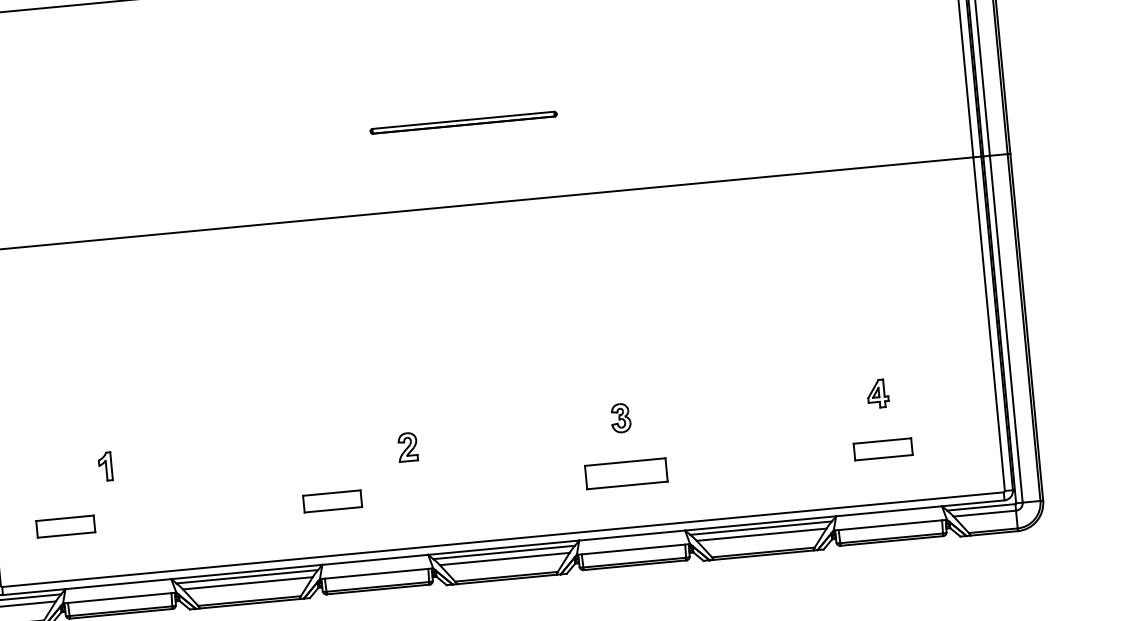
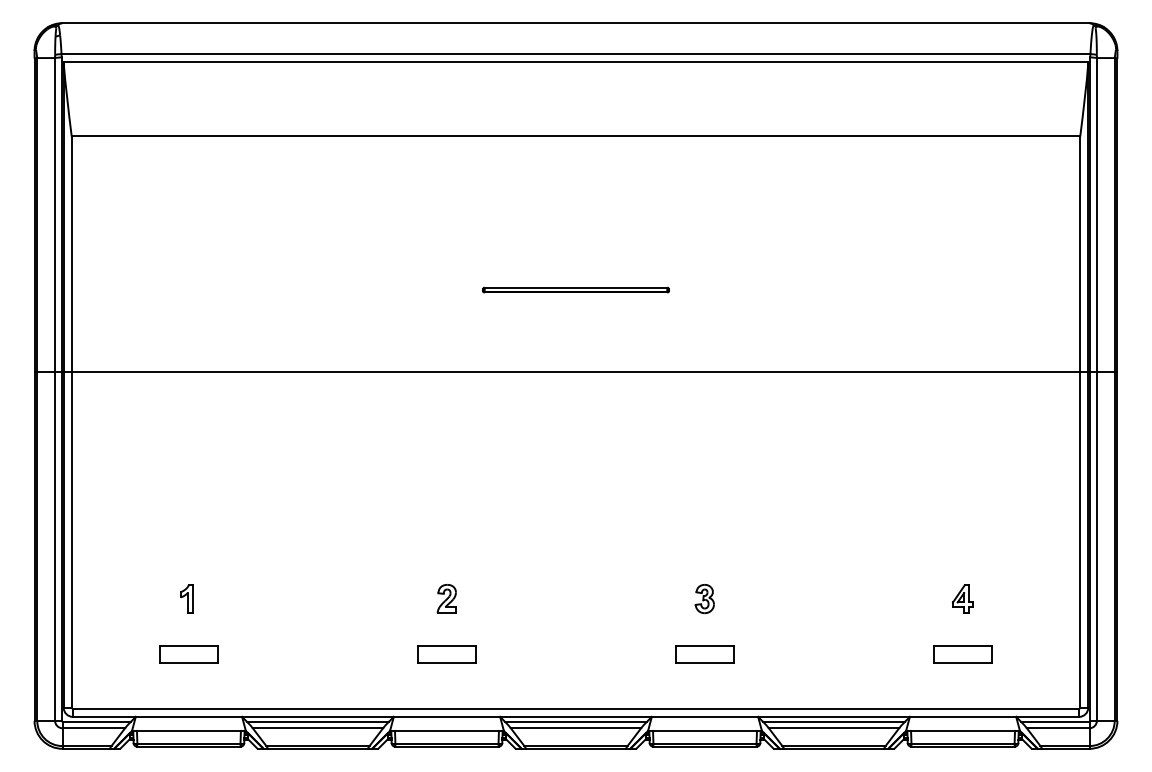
part: (407, 446) -> (446, 598), moved
part: (625, 473) -> (704, 654), size x0.71
part: (332, 501) -> (446, 654), moved
part: (65, 526) -> (188, 654), moved

